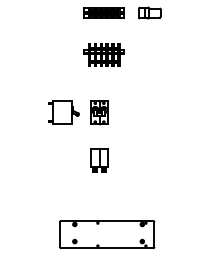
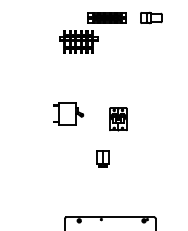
part: (103, 54) -> (77, 41), moved
part: (99, 112) -> (118, 119), moved
part: (99, 160) -> (102, 159), size x0.7

